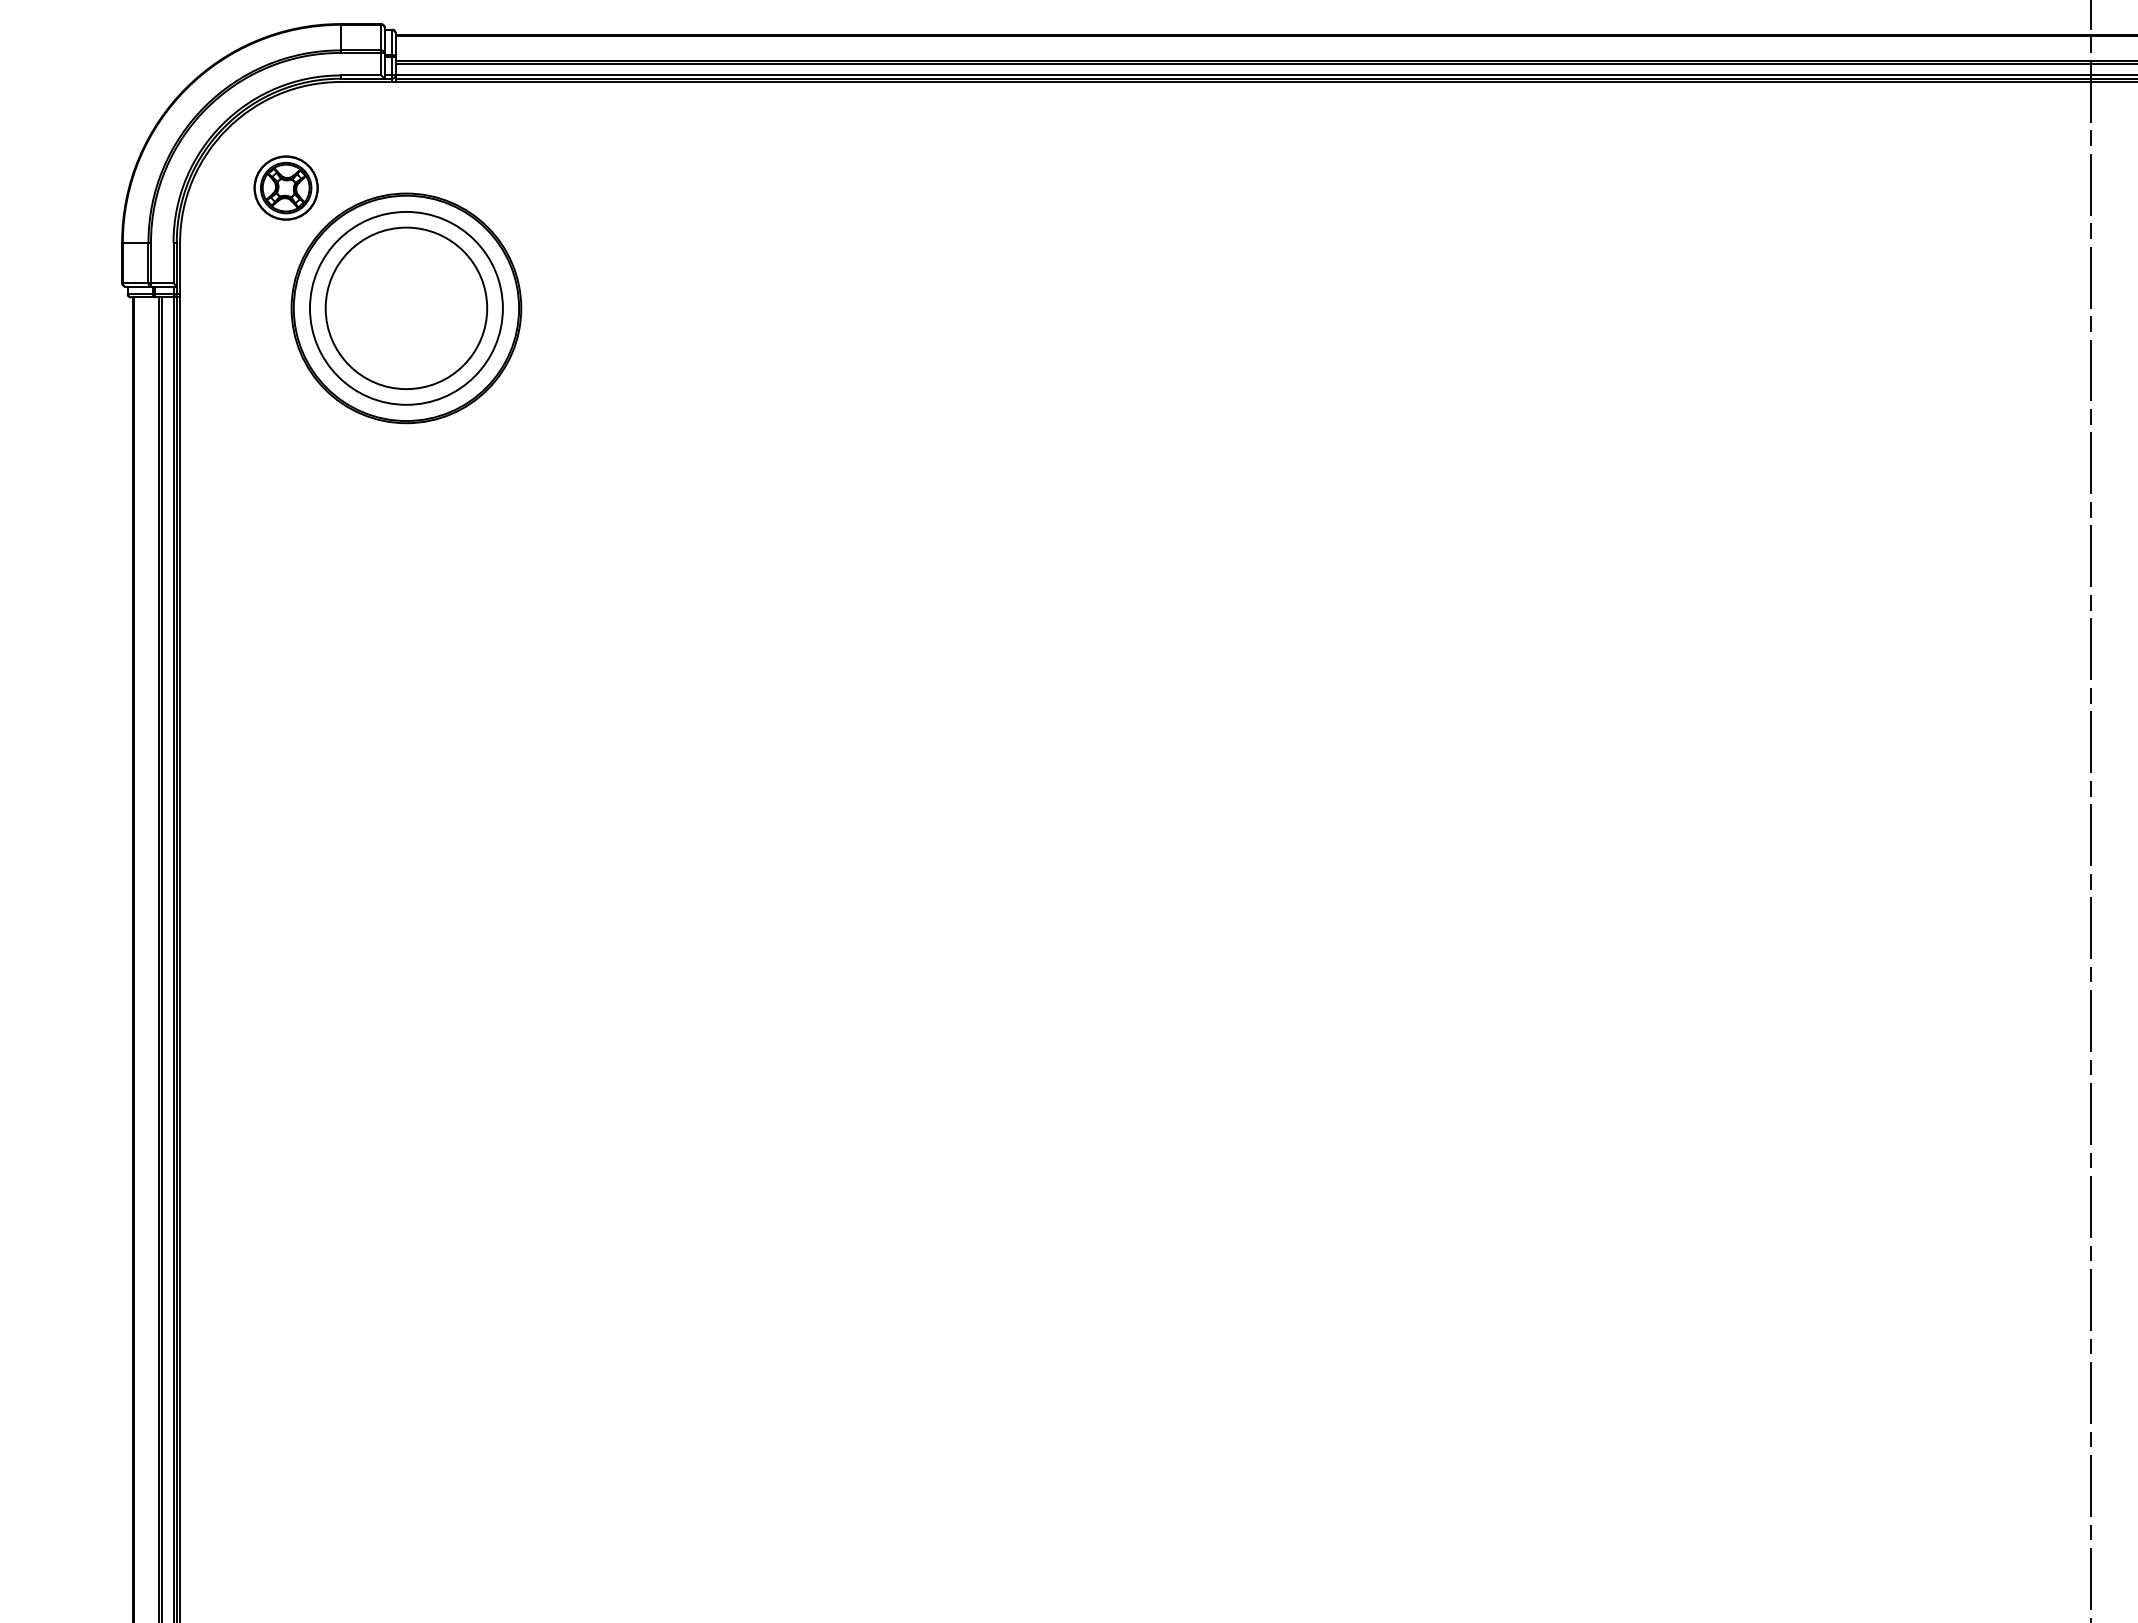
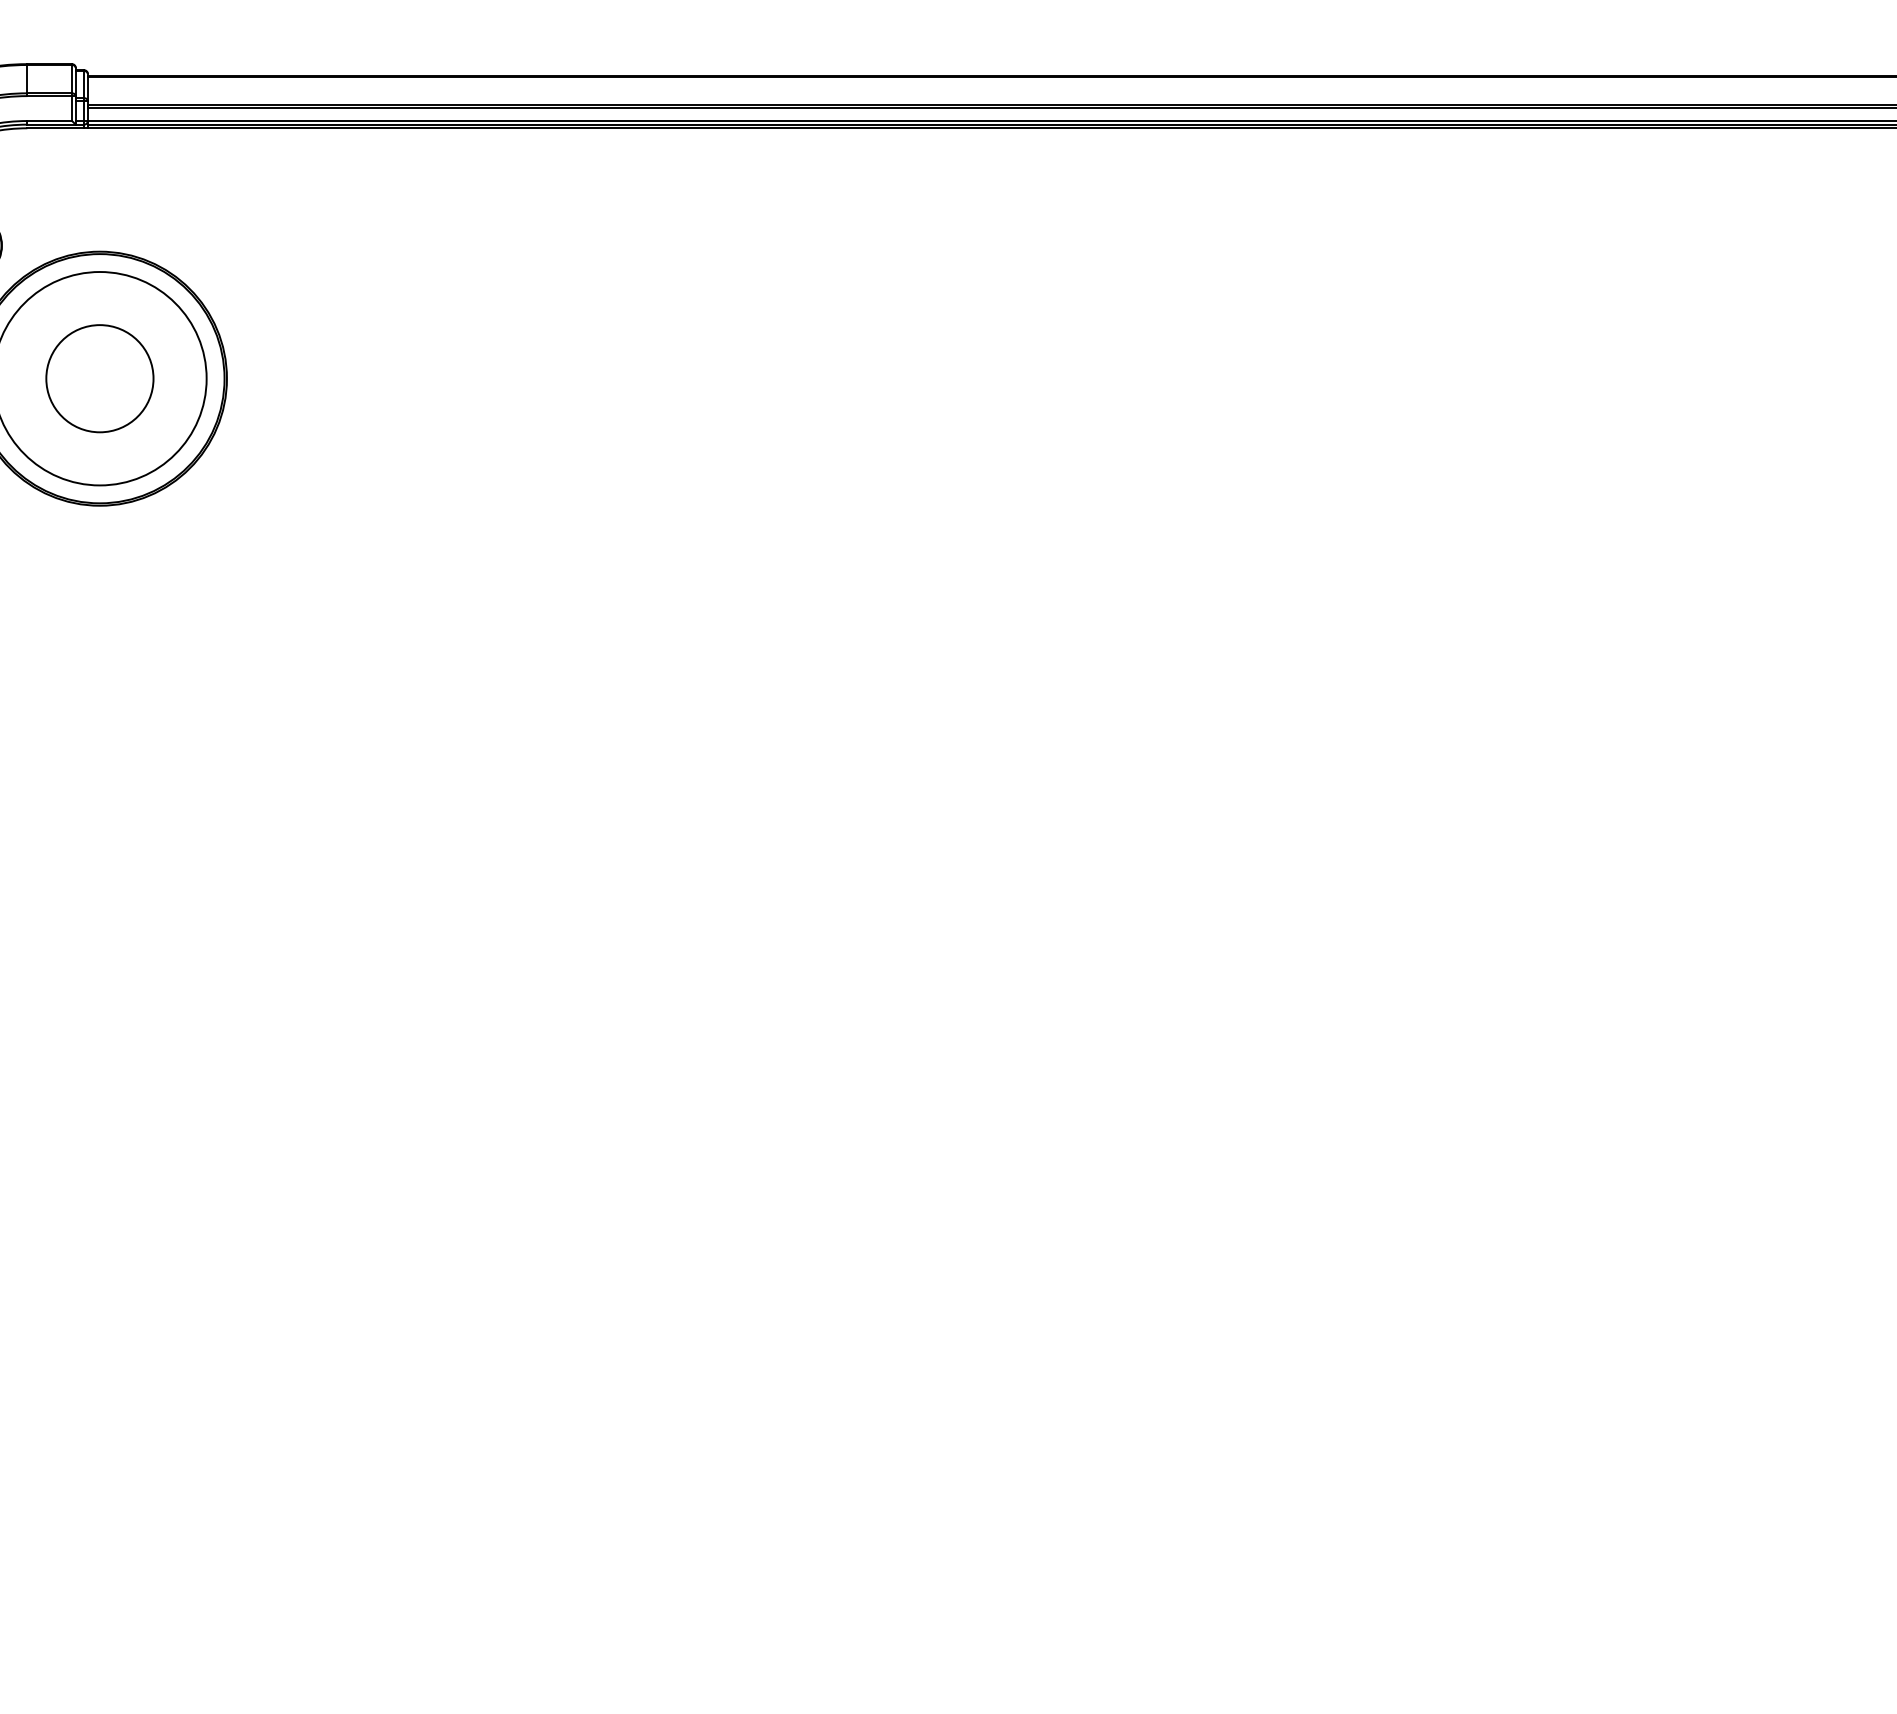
circle: (406, 308) -> (99, 378), size x0.6

